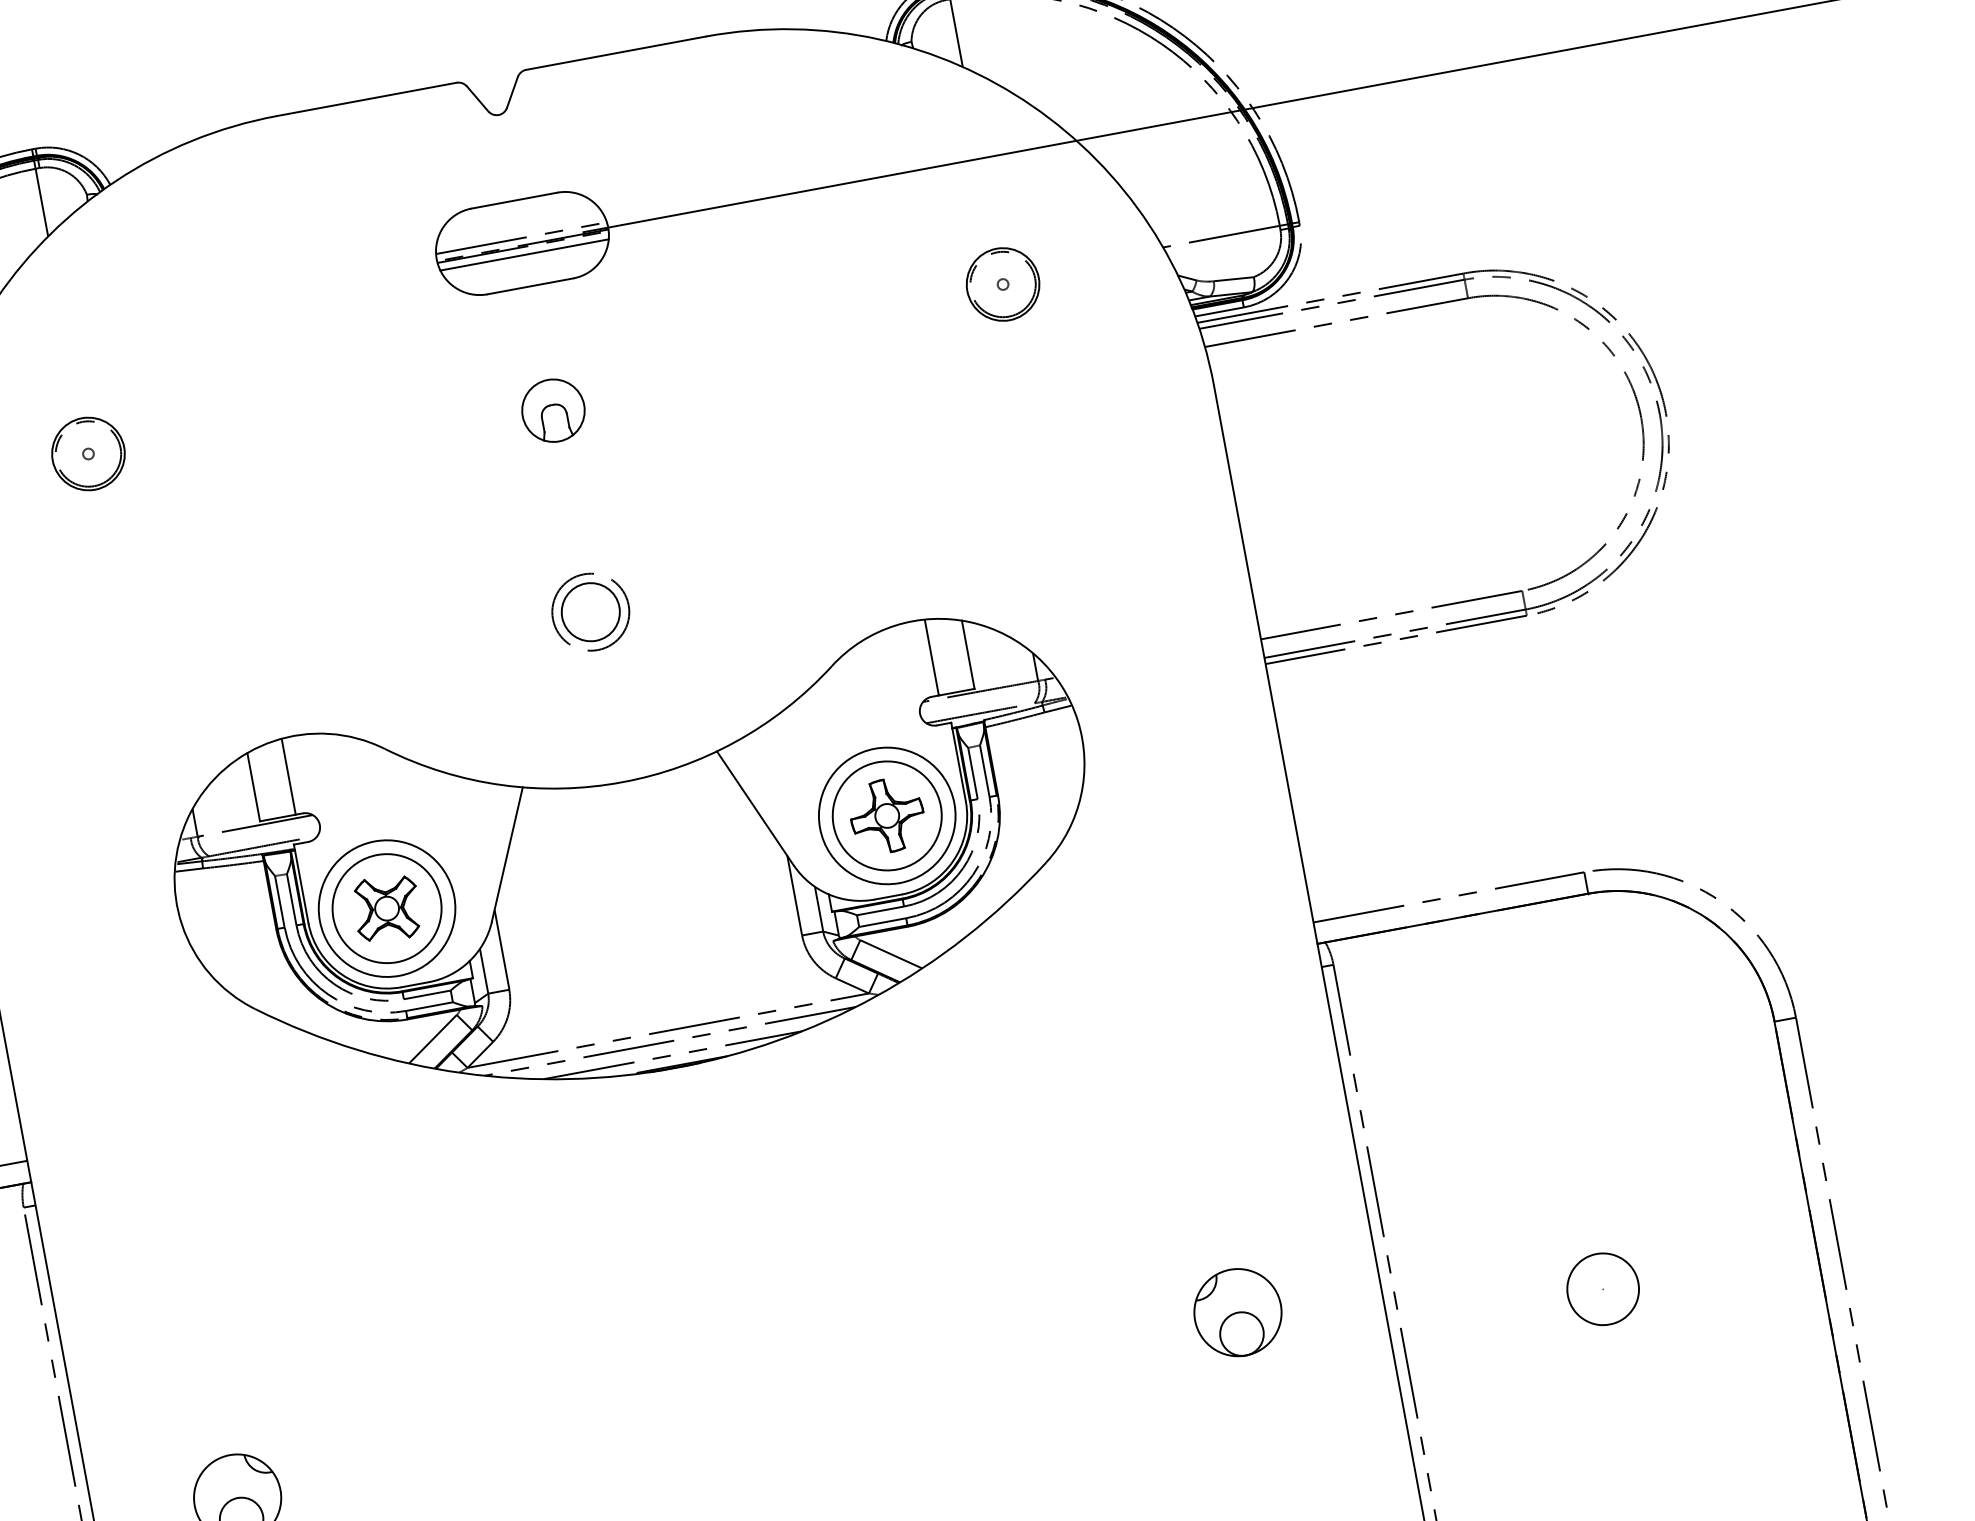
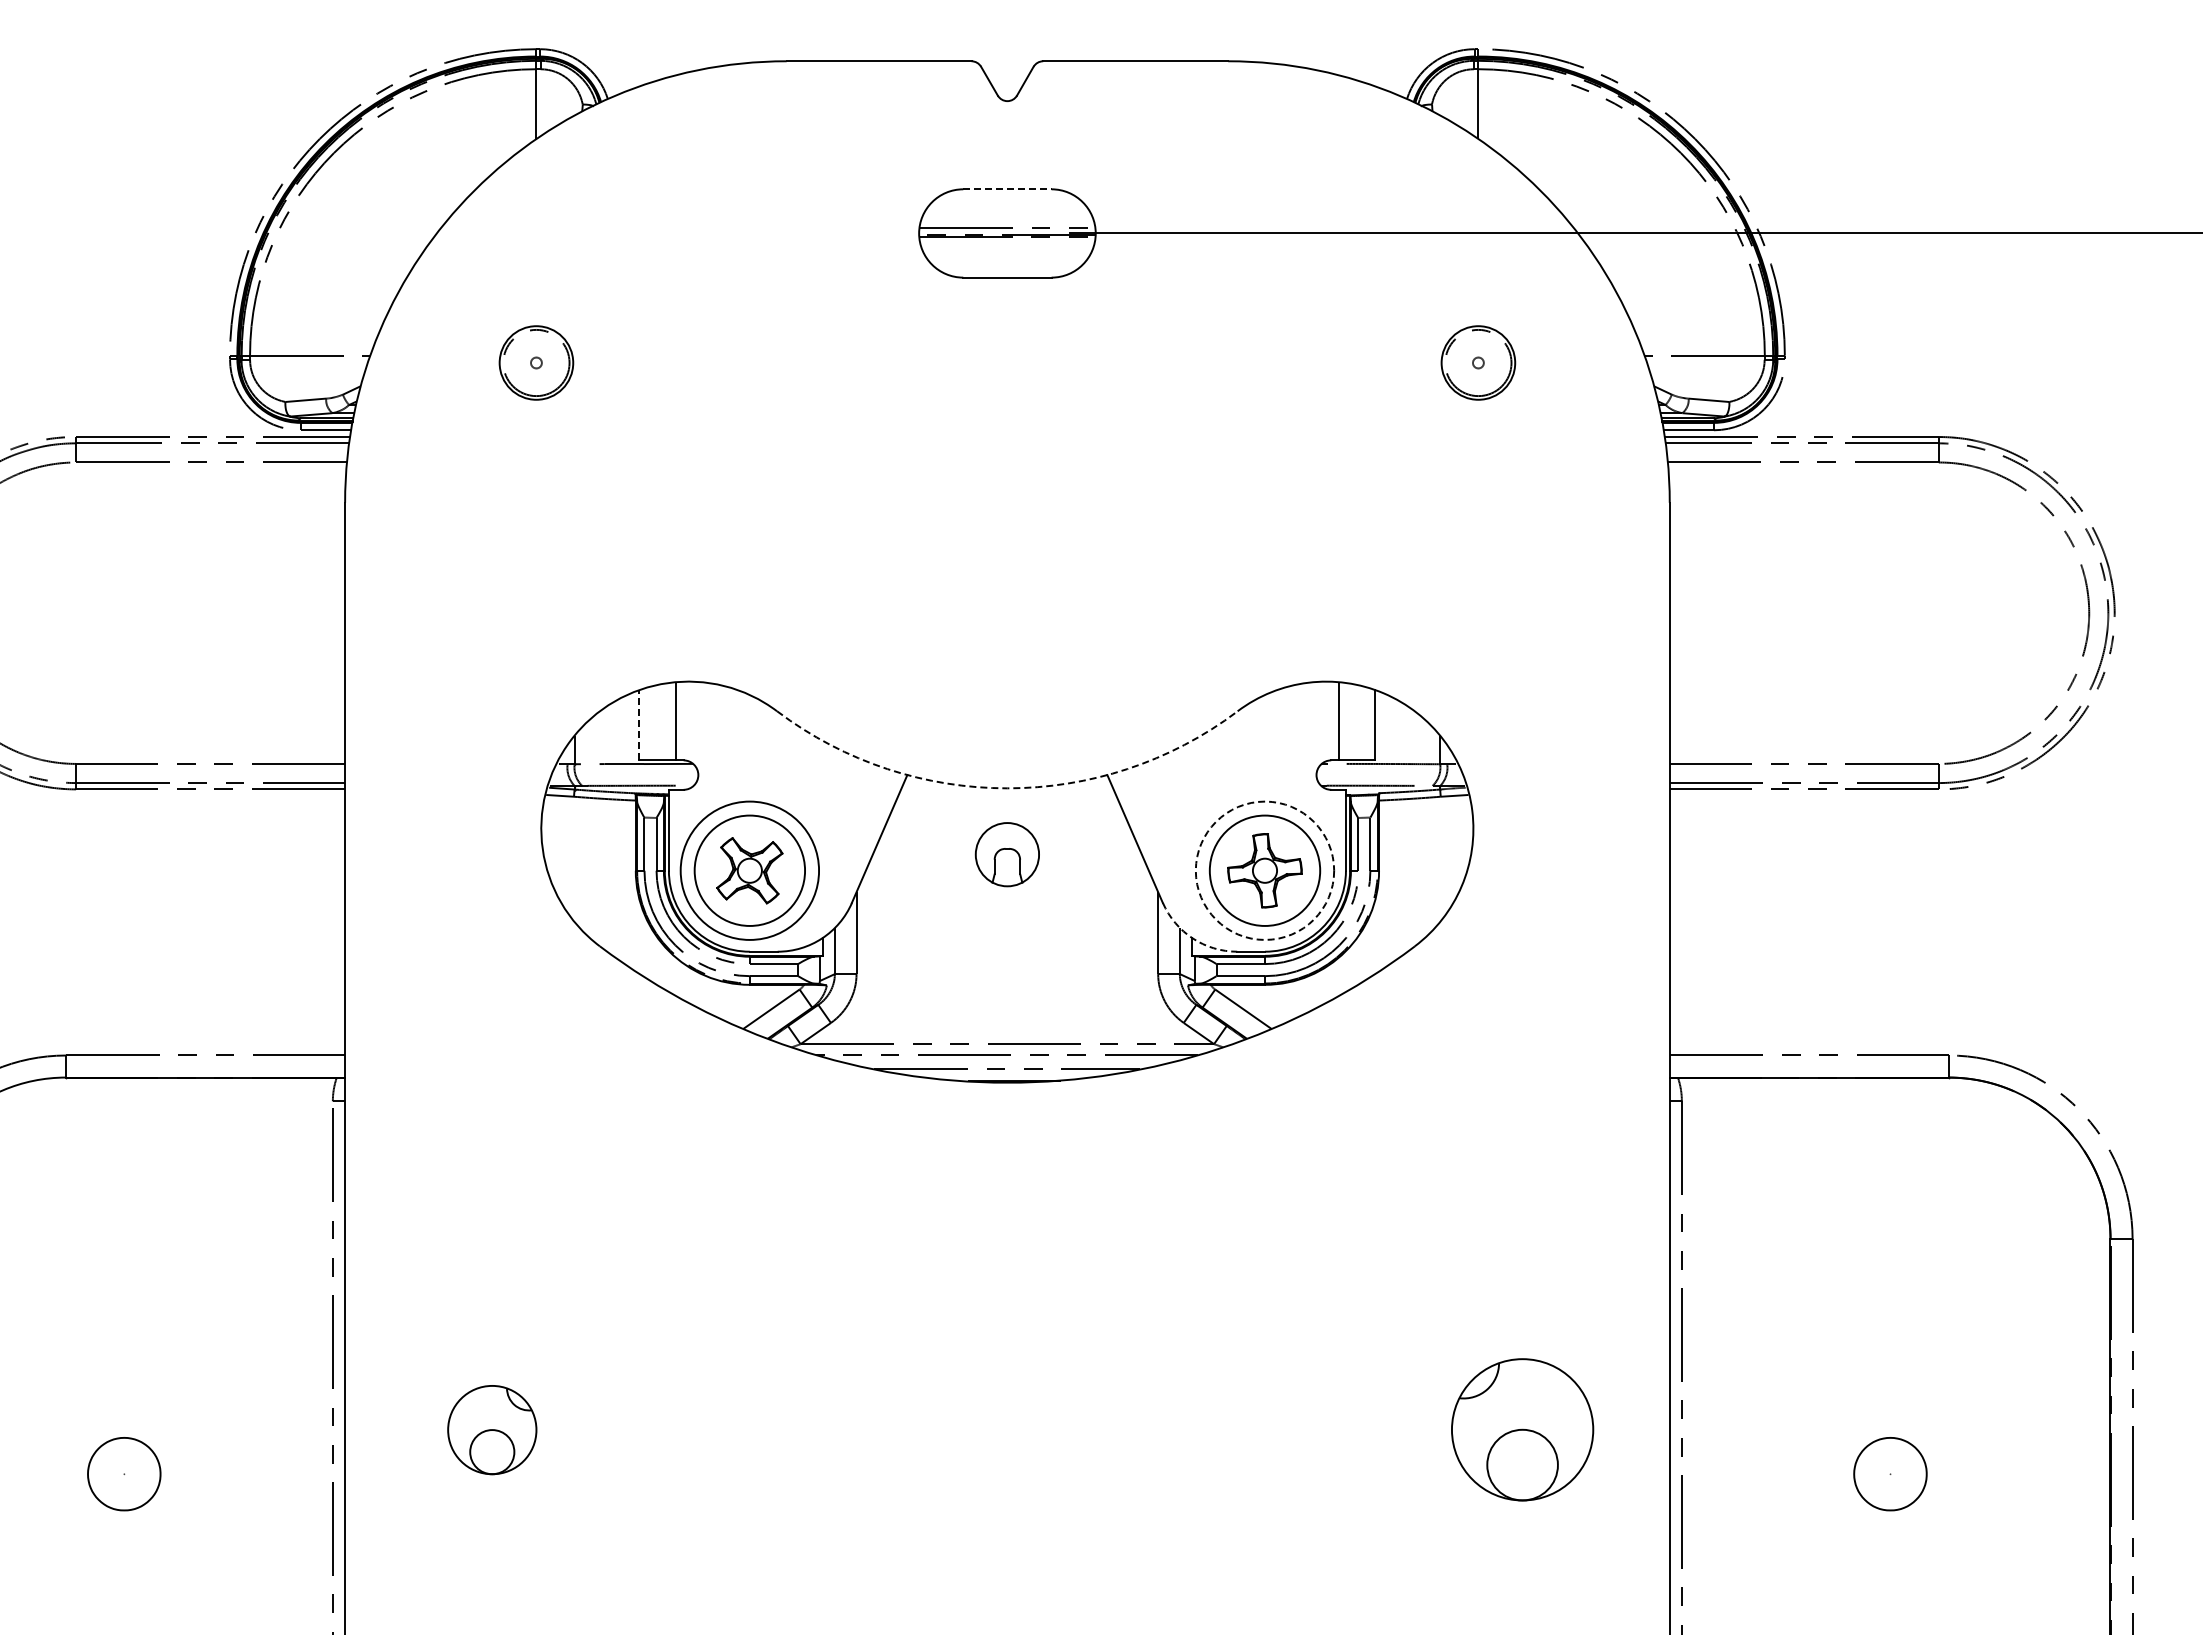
line: (514, 200) -> (1007, 189), solid -> dashed
line: (524, 255) -> (1007, 245), removed
part: (552, 410) -> (1006, 854), moved
part: (590, 612) -> (1007, 613), removed
arc: (622, 782) -> (1007, 788), solid -> dashed
line: (253, 786) -> (639, 724), solid -> dashed
circle: (886, 815) -> (1264, 870), solid -> dashed
arc: (829, 894) -> (1192, 938), solid -> dashed
part: (1238, 1313) -> (1522, 1430), size x1.6

